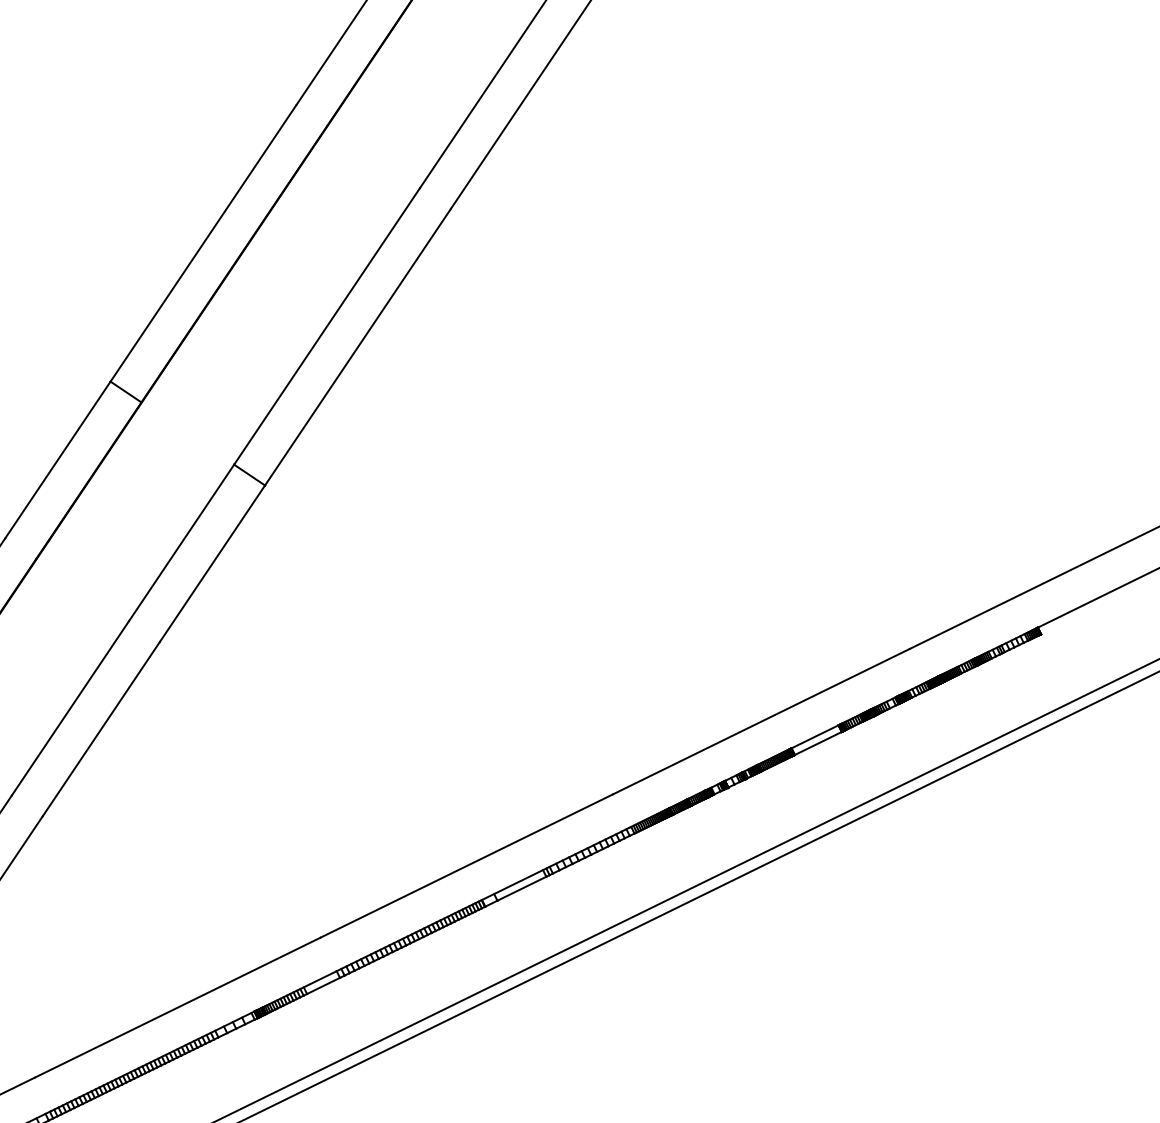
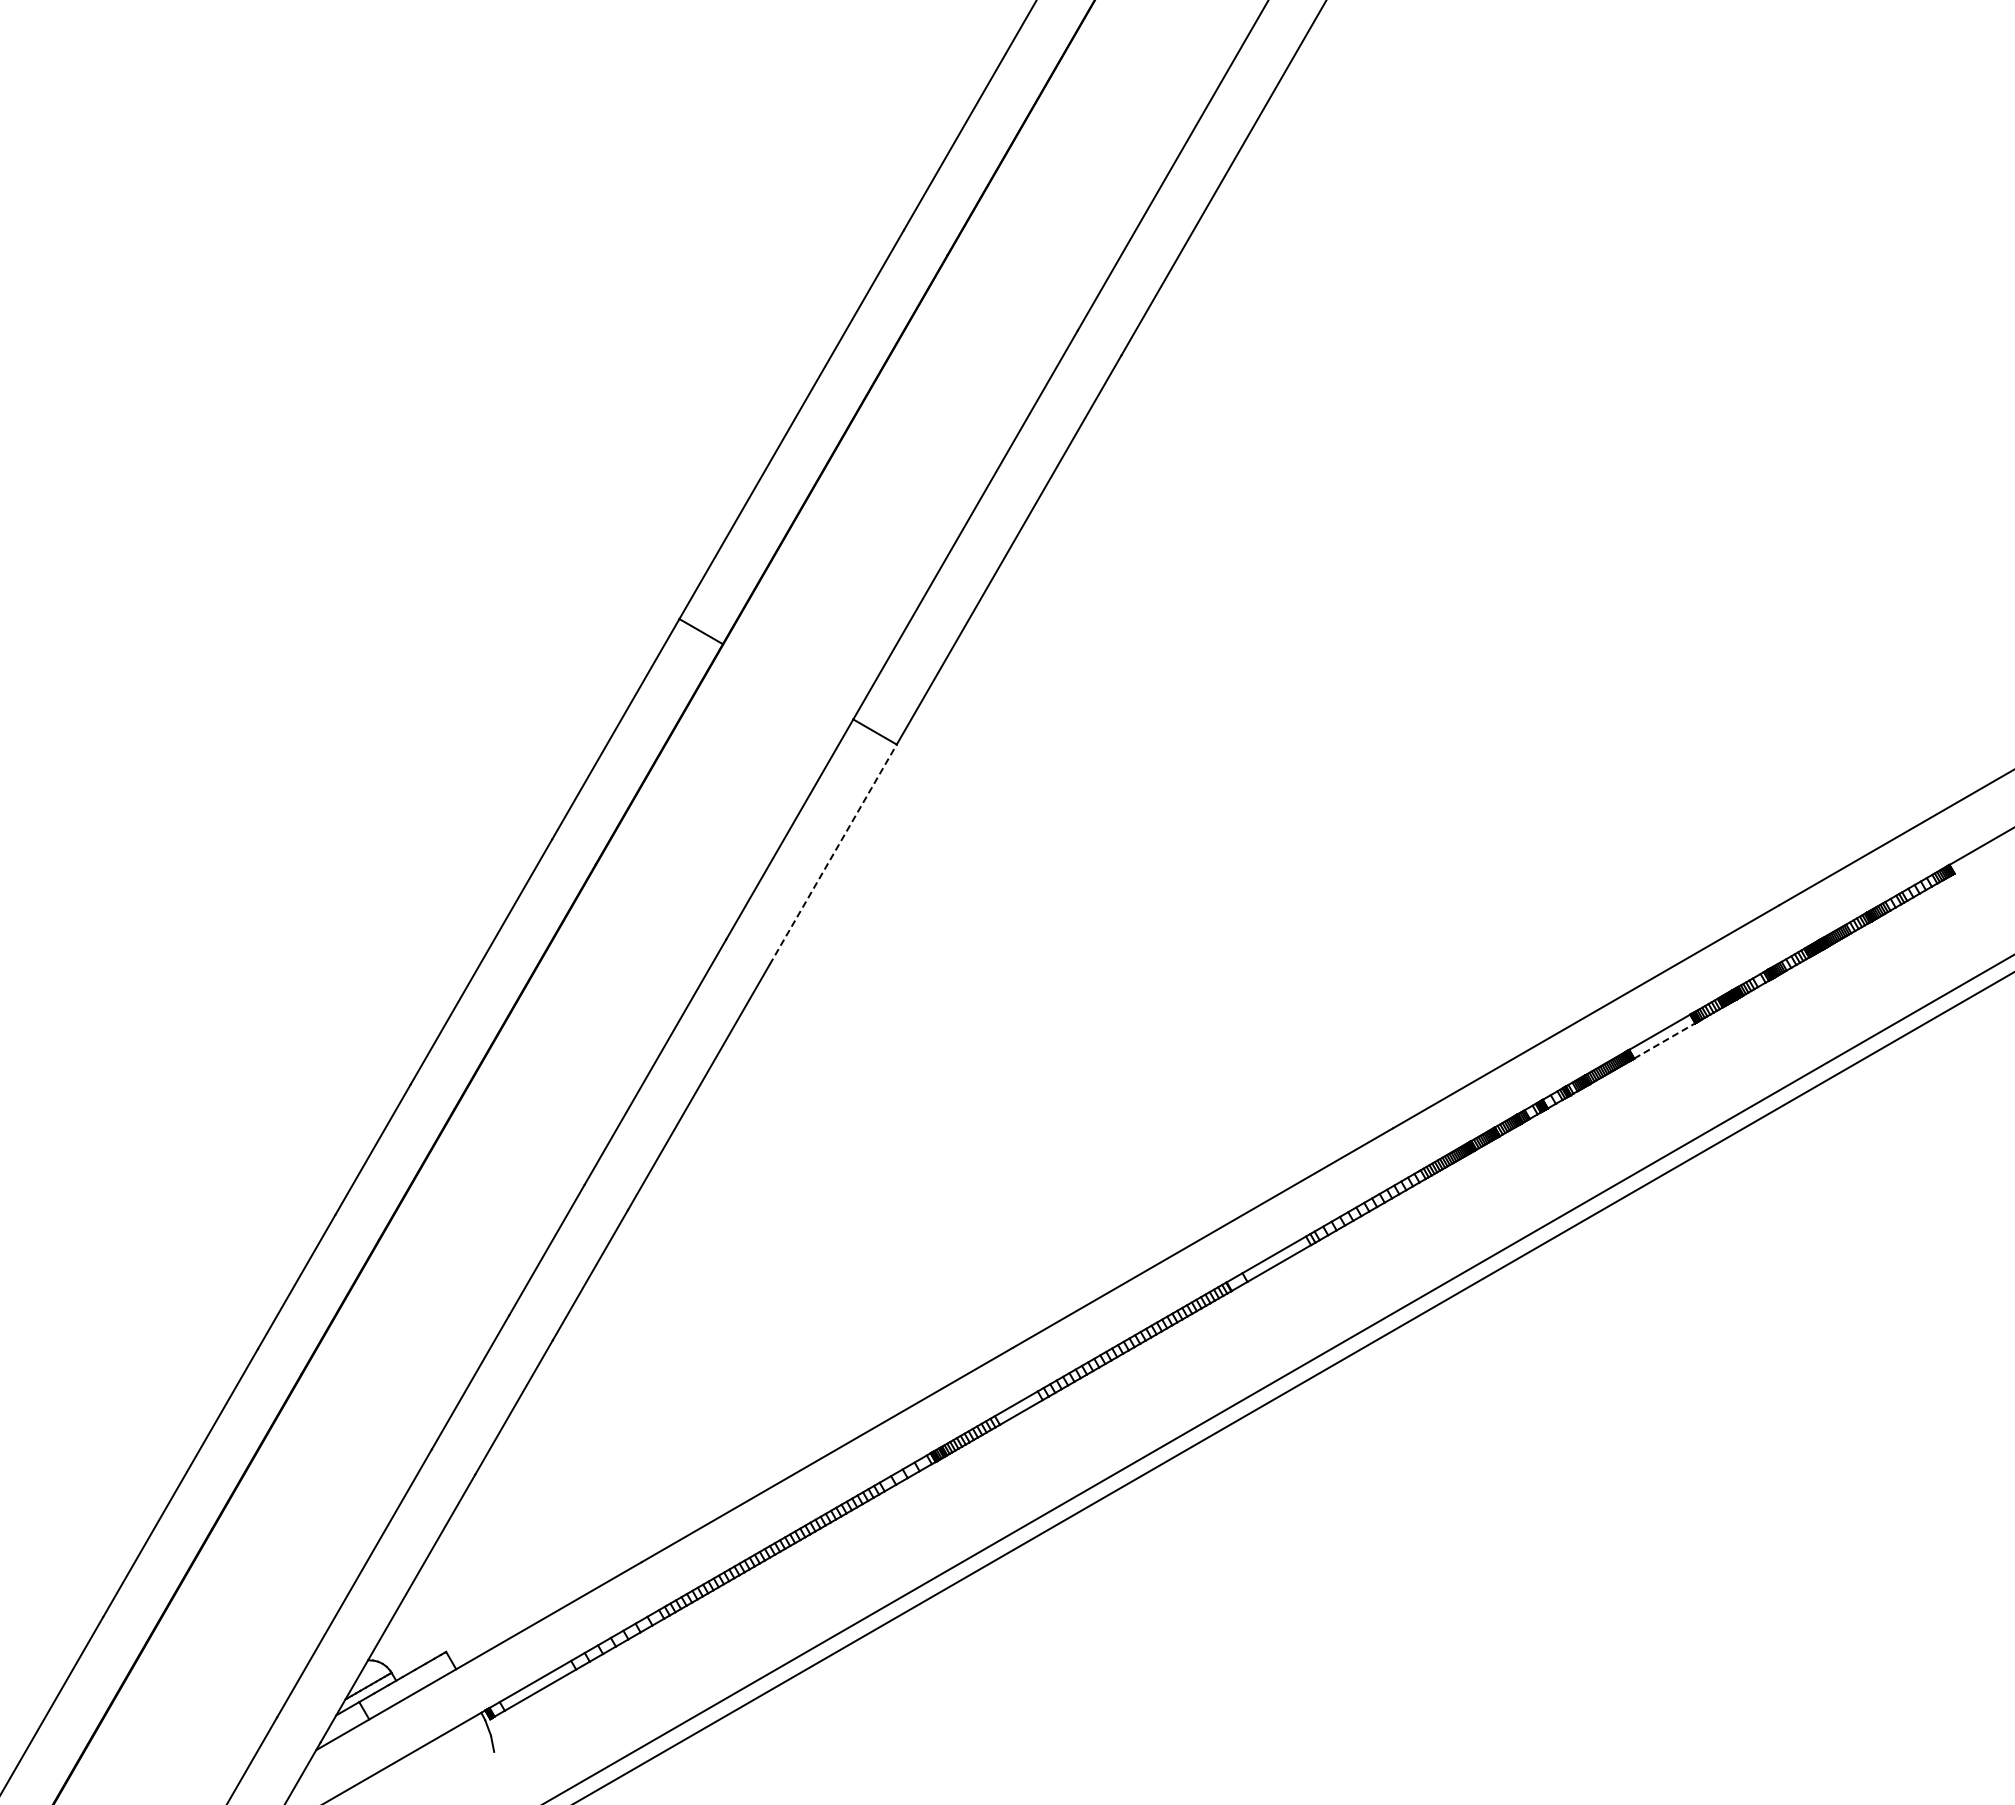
line: (212, 563) -> (833, 854), solid -> dashed
line: (818, 743) -> (1665, 1040), solid -> dashed

